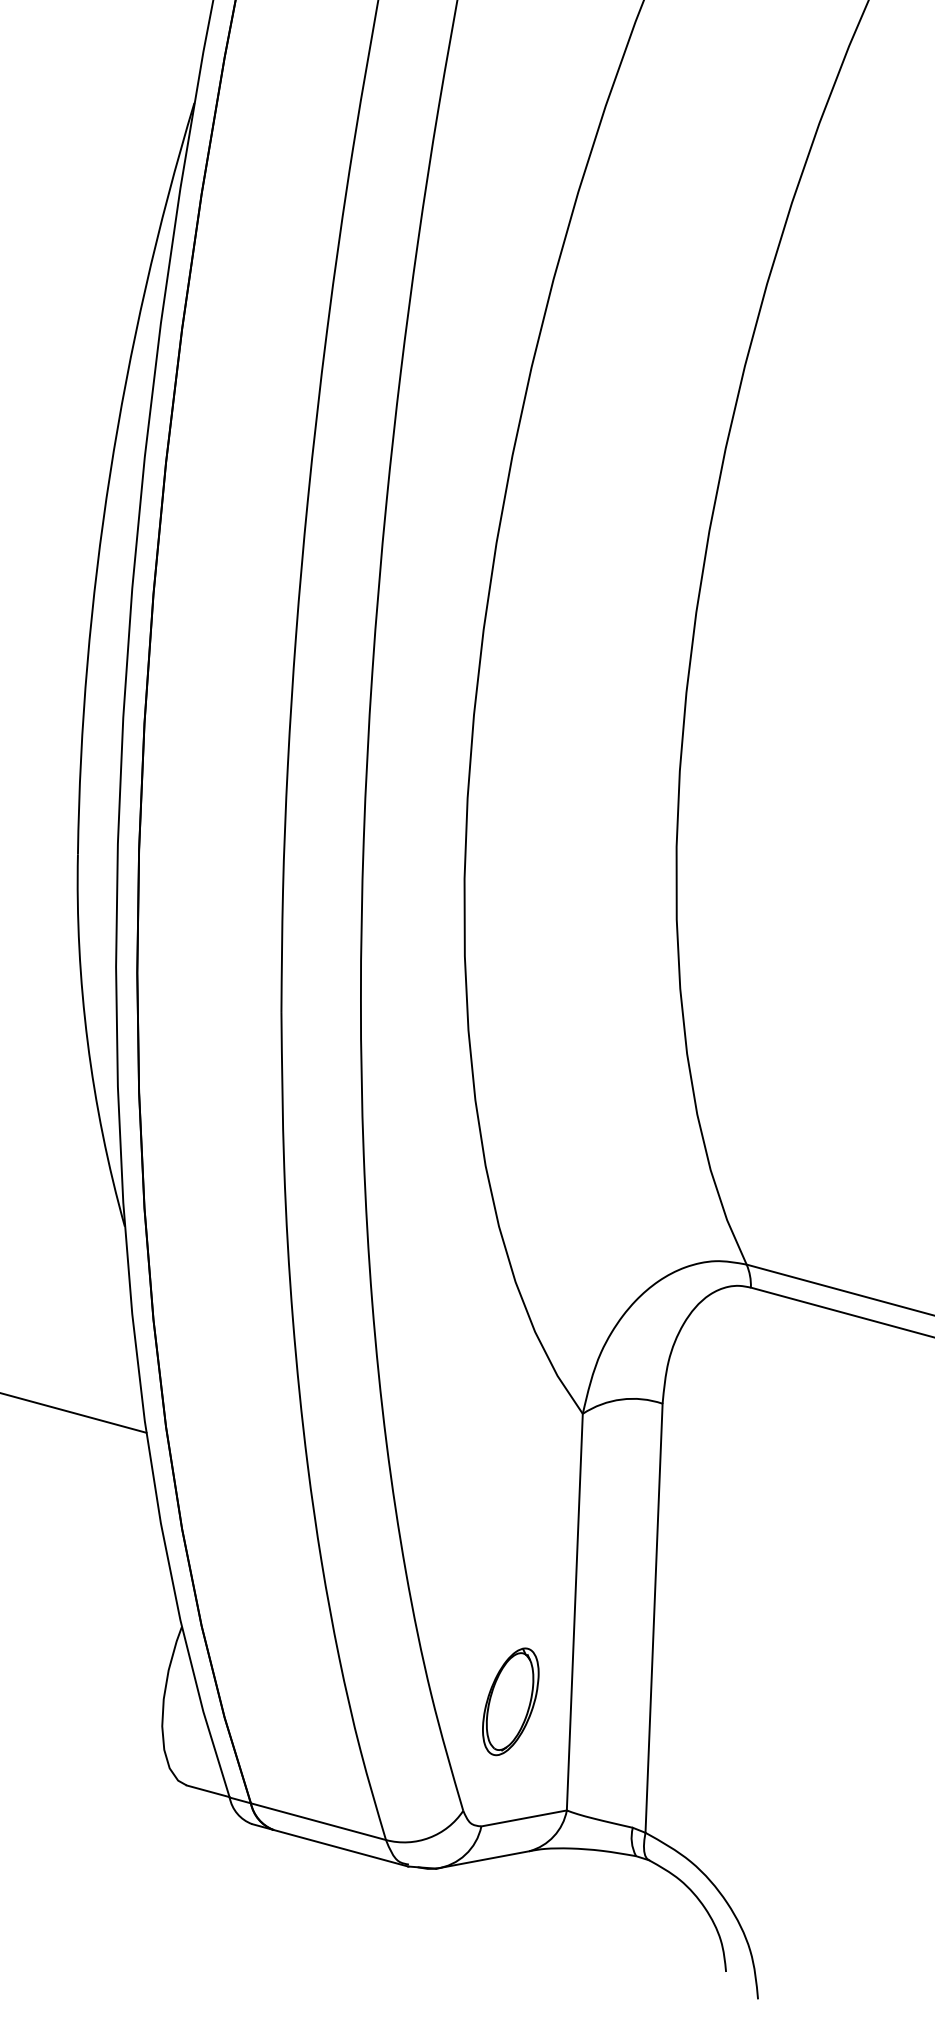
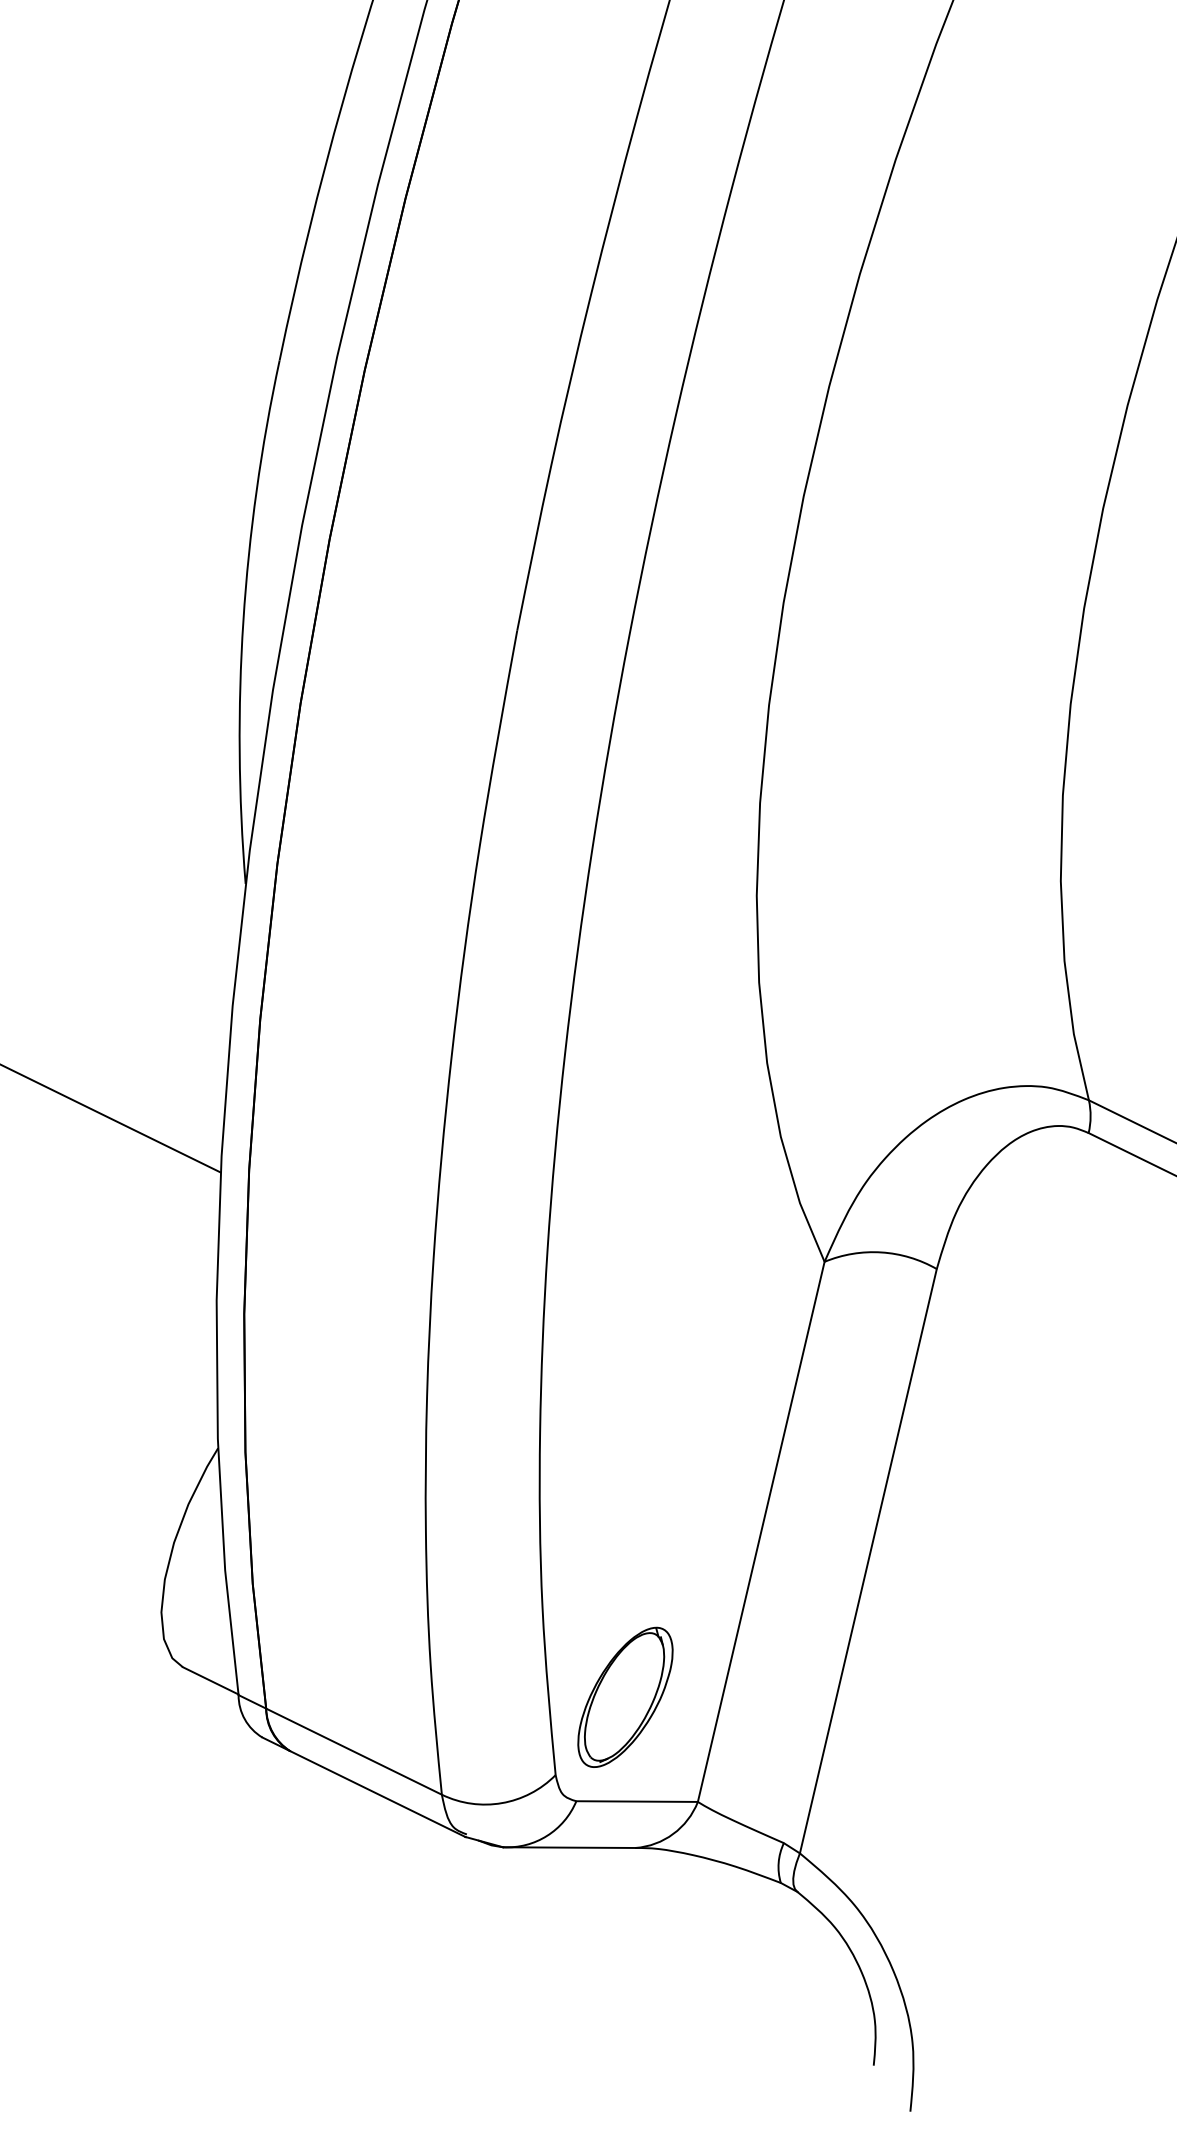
part: (510, 1701) -> (625, 1696), moved

